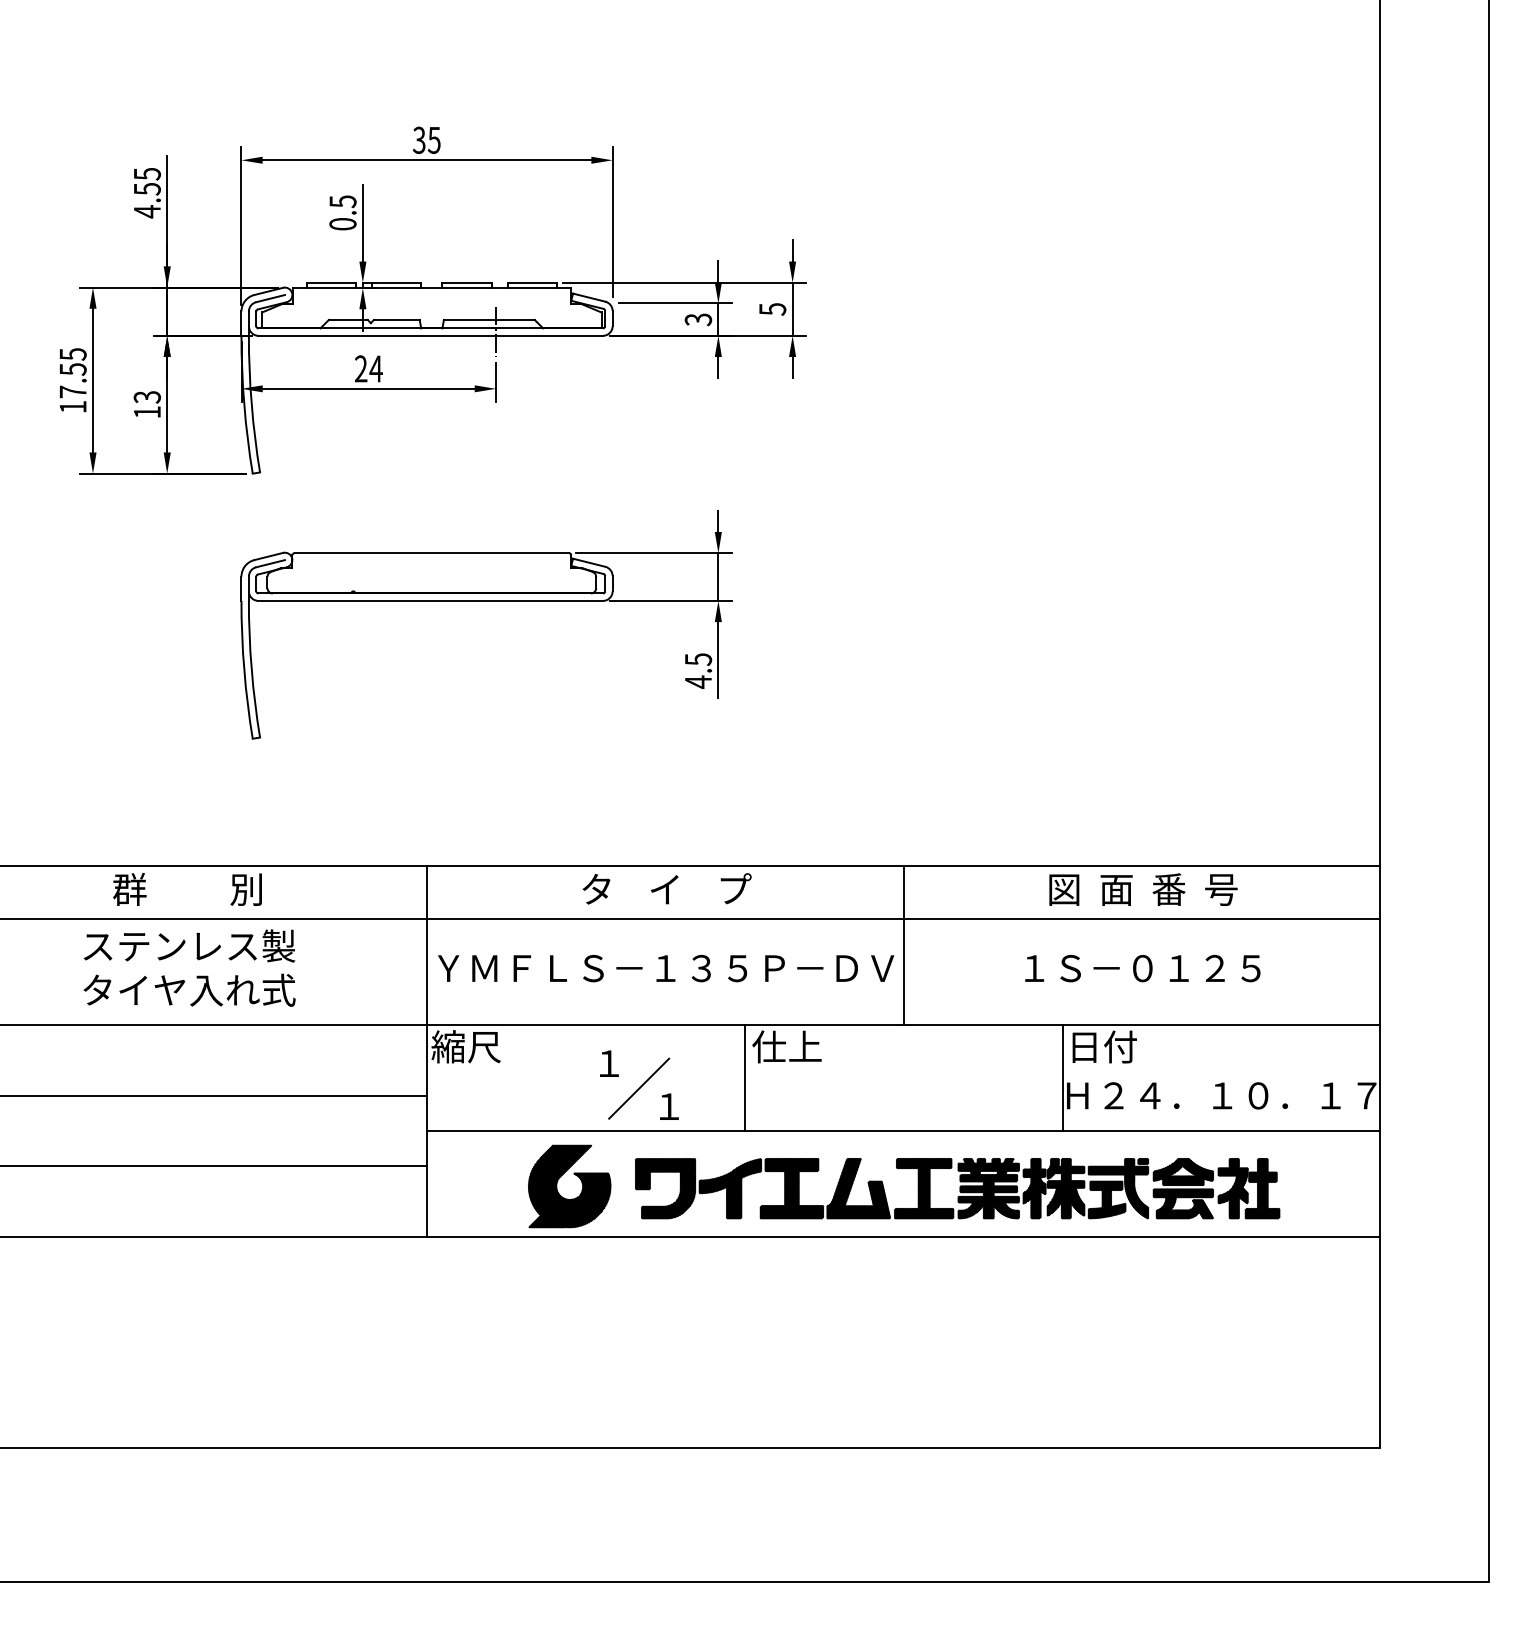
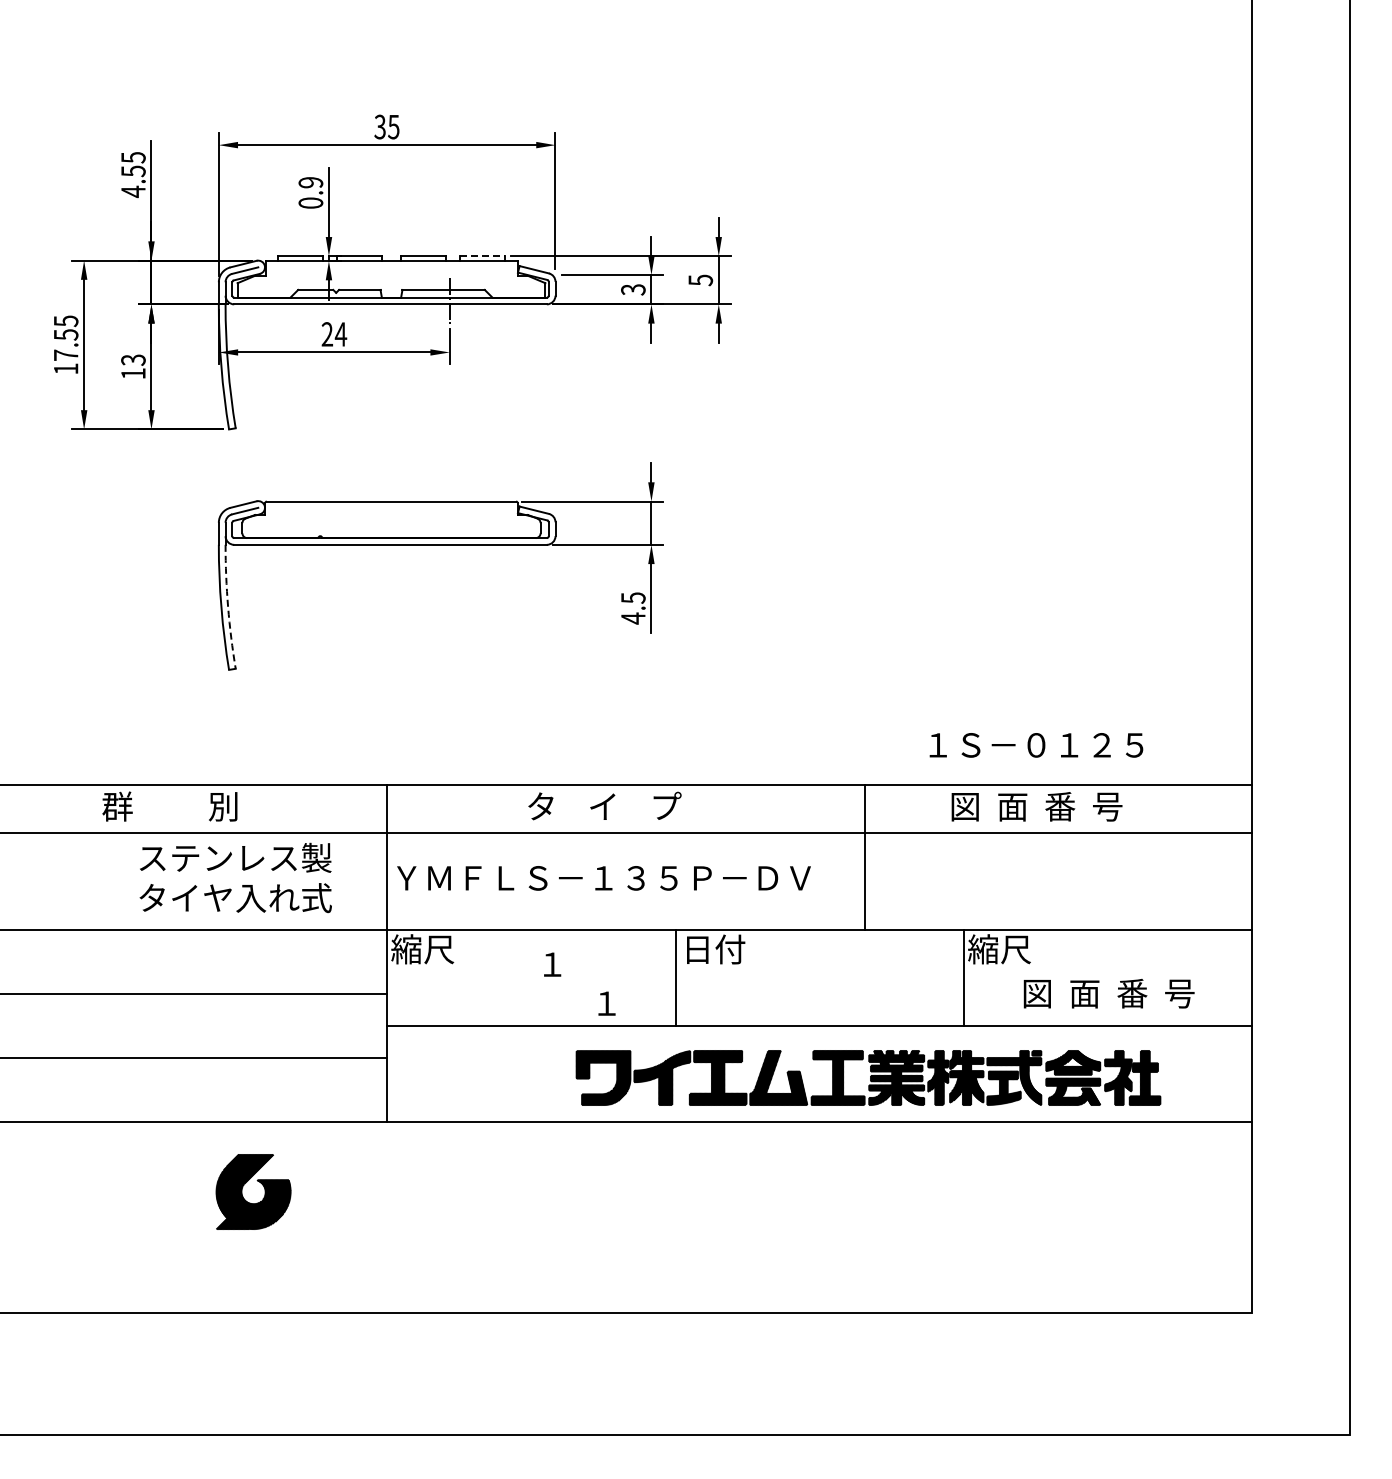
text: (342, 201) -> (310, 182), 0.5 -> 0.9
line: (532, 283) -> (482, 256), solid -> dashed
arc: (252, 669) -> (228, 607), solid -> dashed
line: (904, 945) -> (865, 857), moved
text: (189, 967) -> (235, 877), moved
text: (1142, 968) -> (1036, 745), moved
text: (786, 1047) -> (713, 949), 仕上 -> 日付
text: (1102, 1047) -> (999, 949), 日付 -> 縮尺
line: (639, 1088) -> (579, 987), removed
text: (1221, 1095) -> (1107, 993), Ｈ２４．１０．１７ -> 図  面  番  号
part: (561, 1177) -> (246, 1183), moved

